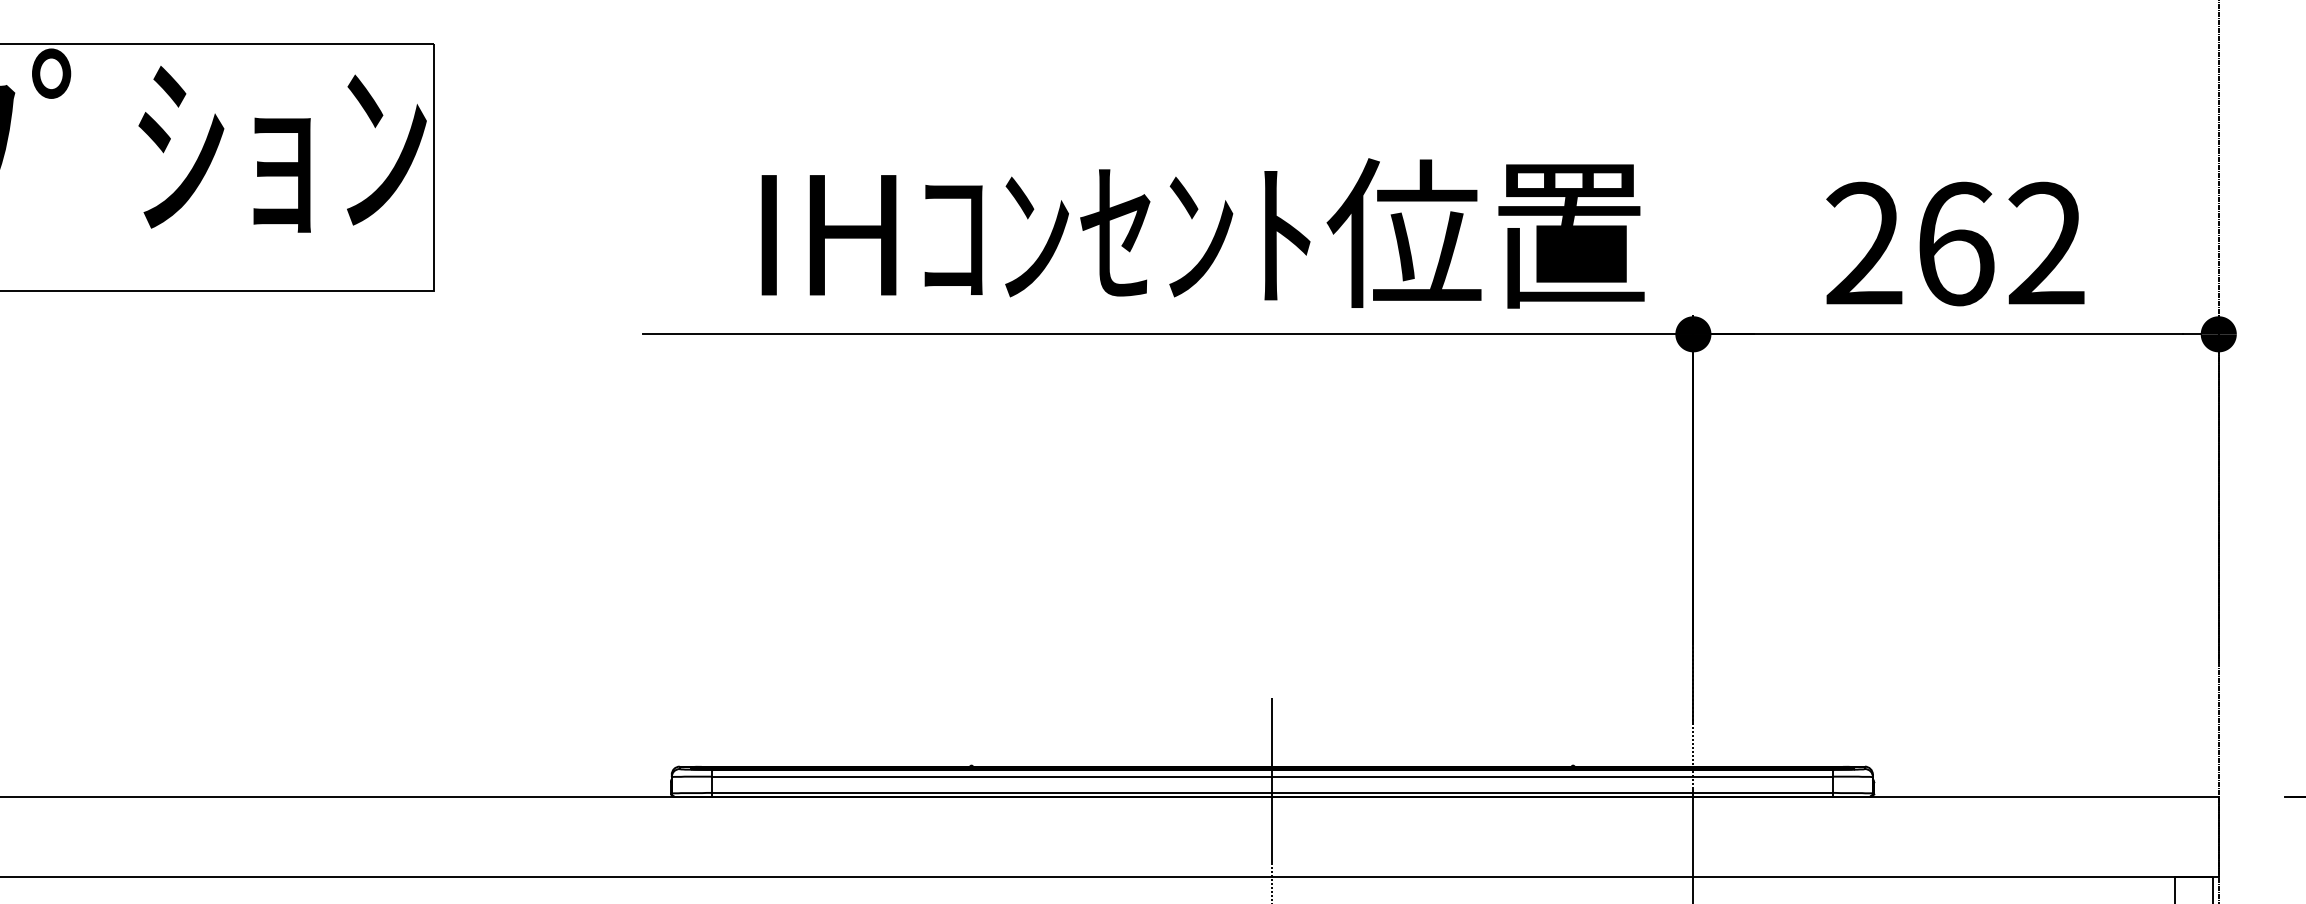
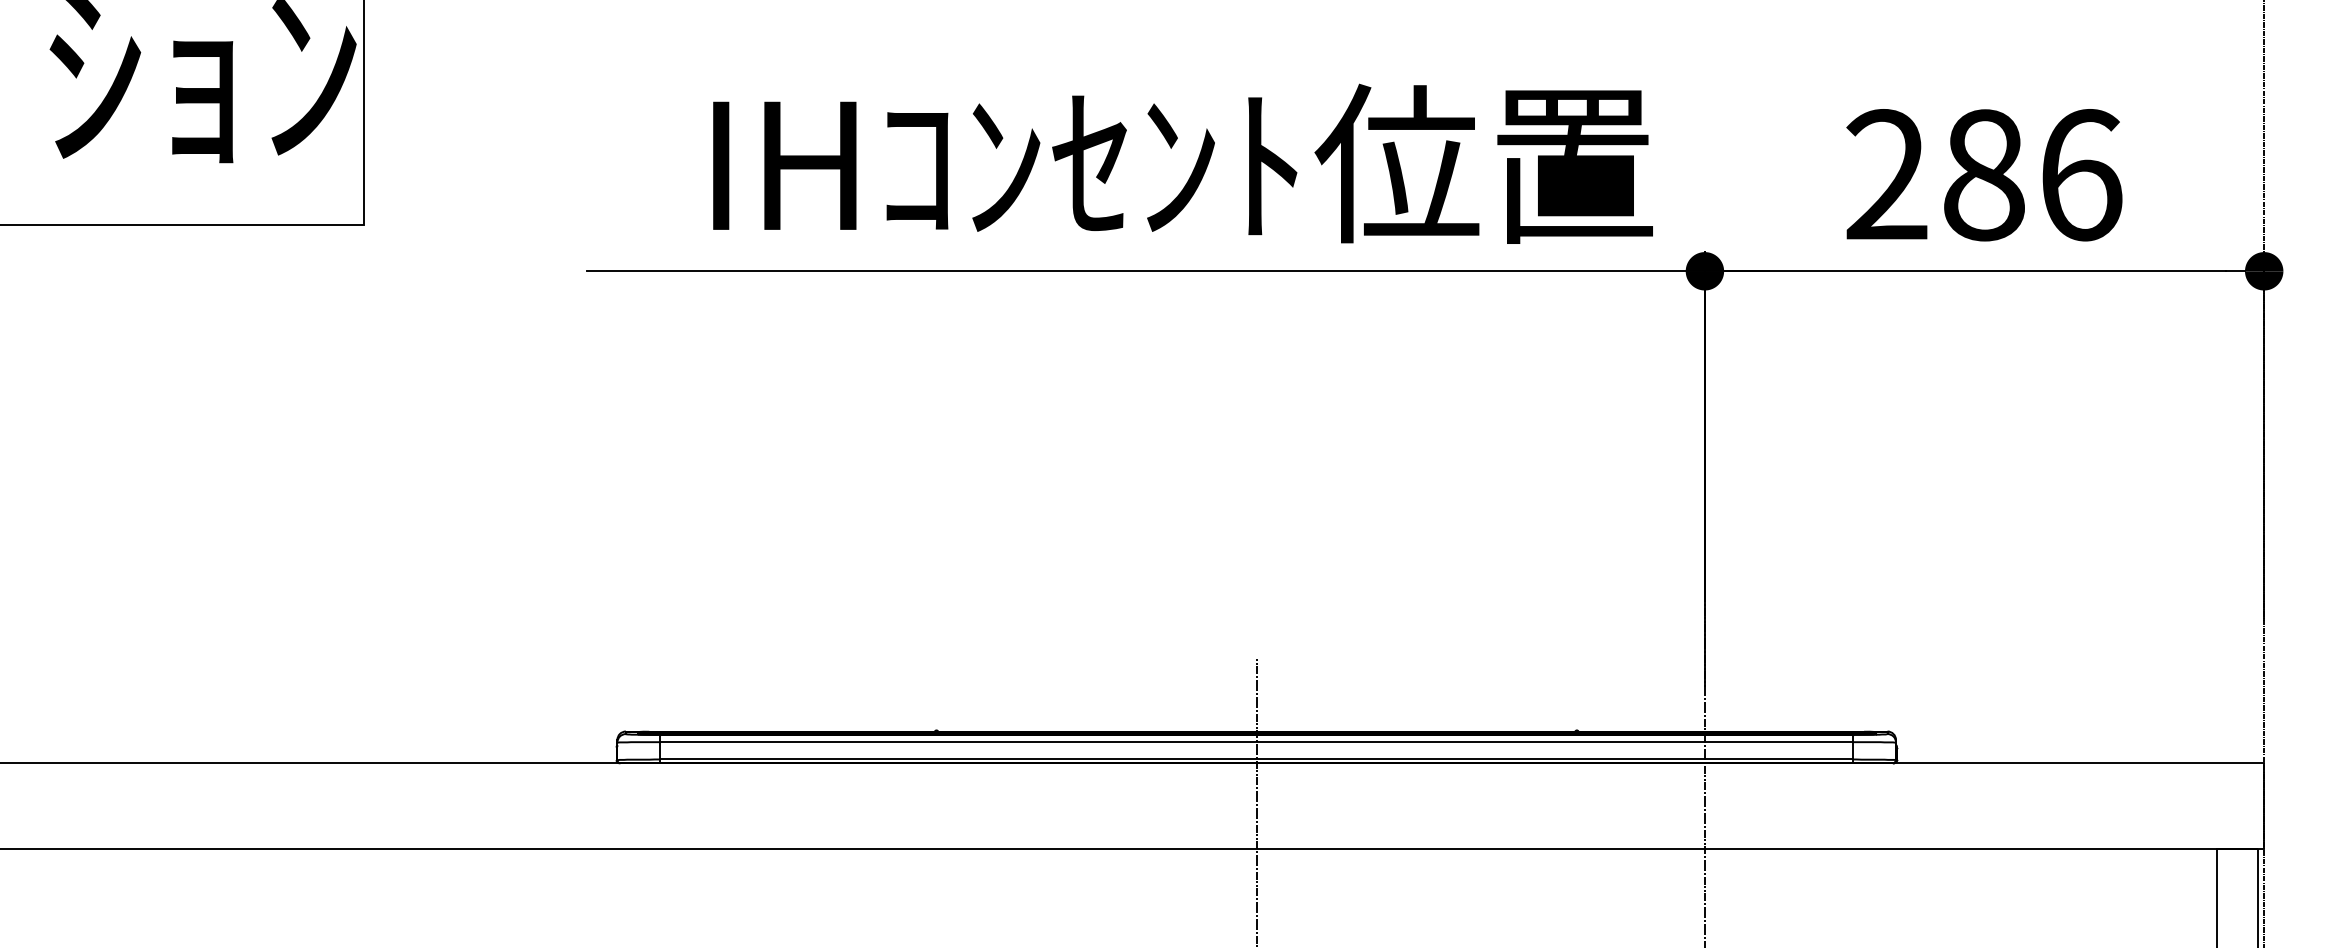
text: (2001, 243) -> (2032, 174), 262 -> 286

